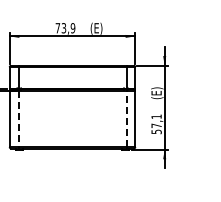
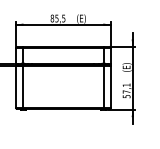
text: (65, 28) -> (58, 18), 73,9 -> 85,5
line: (126, 118) -> (104, 86), dashed -> solid
line: (18, 119) -> (22, 87), dashed -> solid

